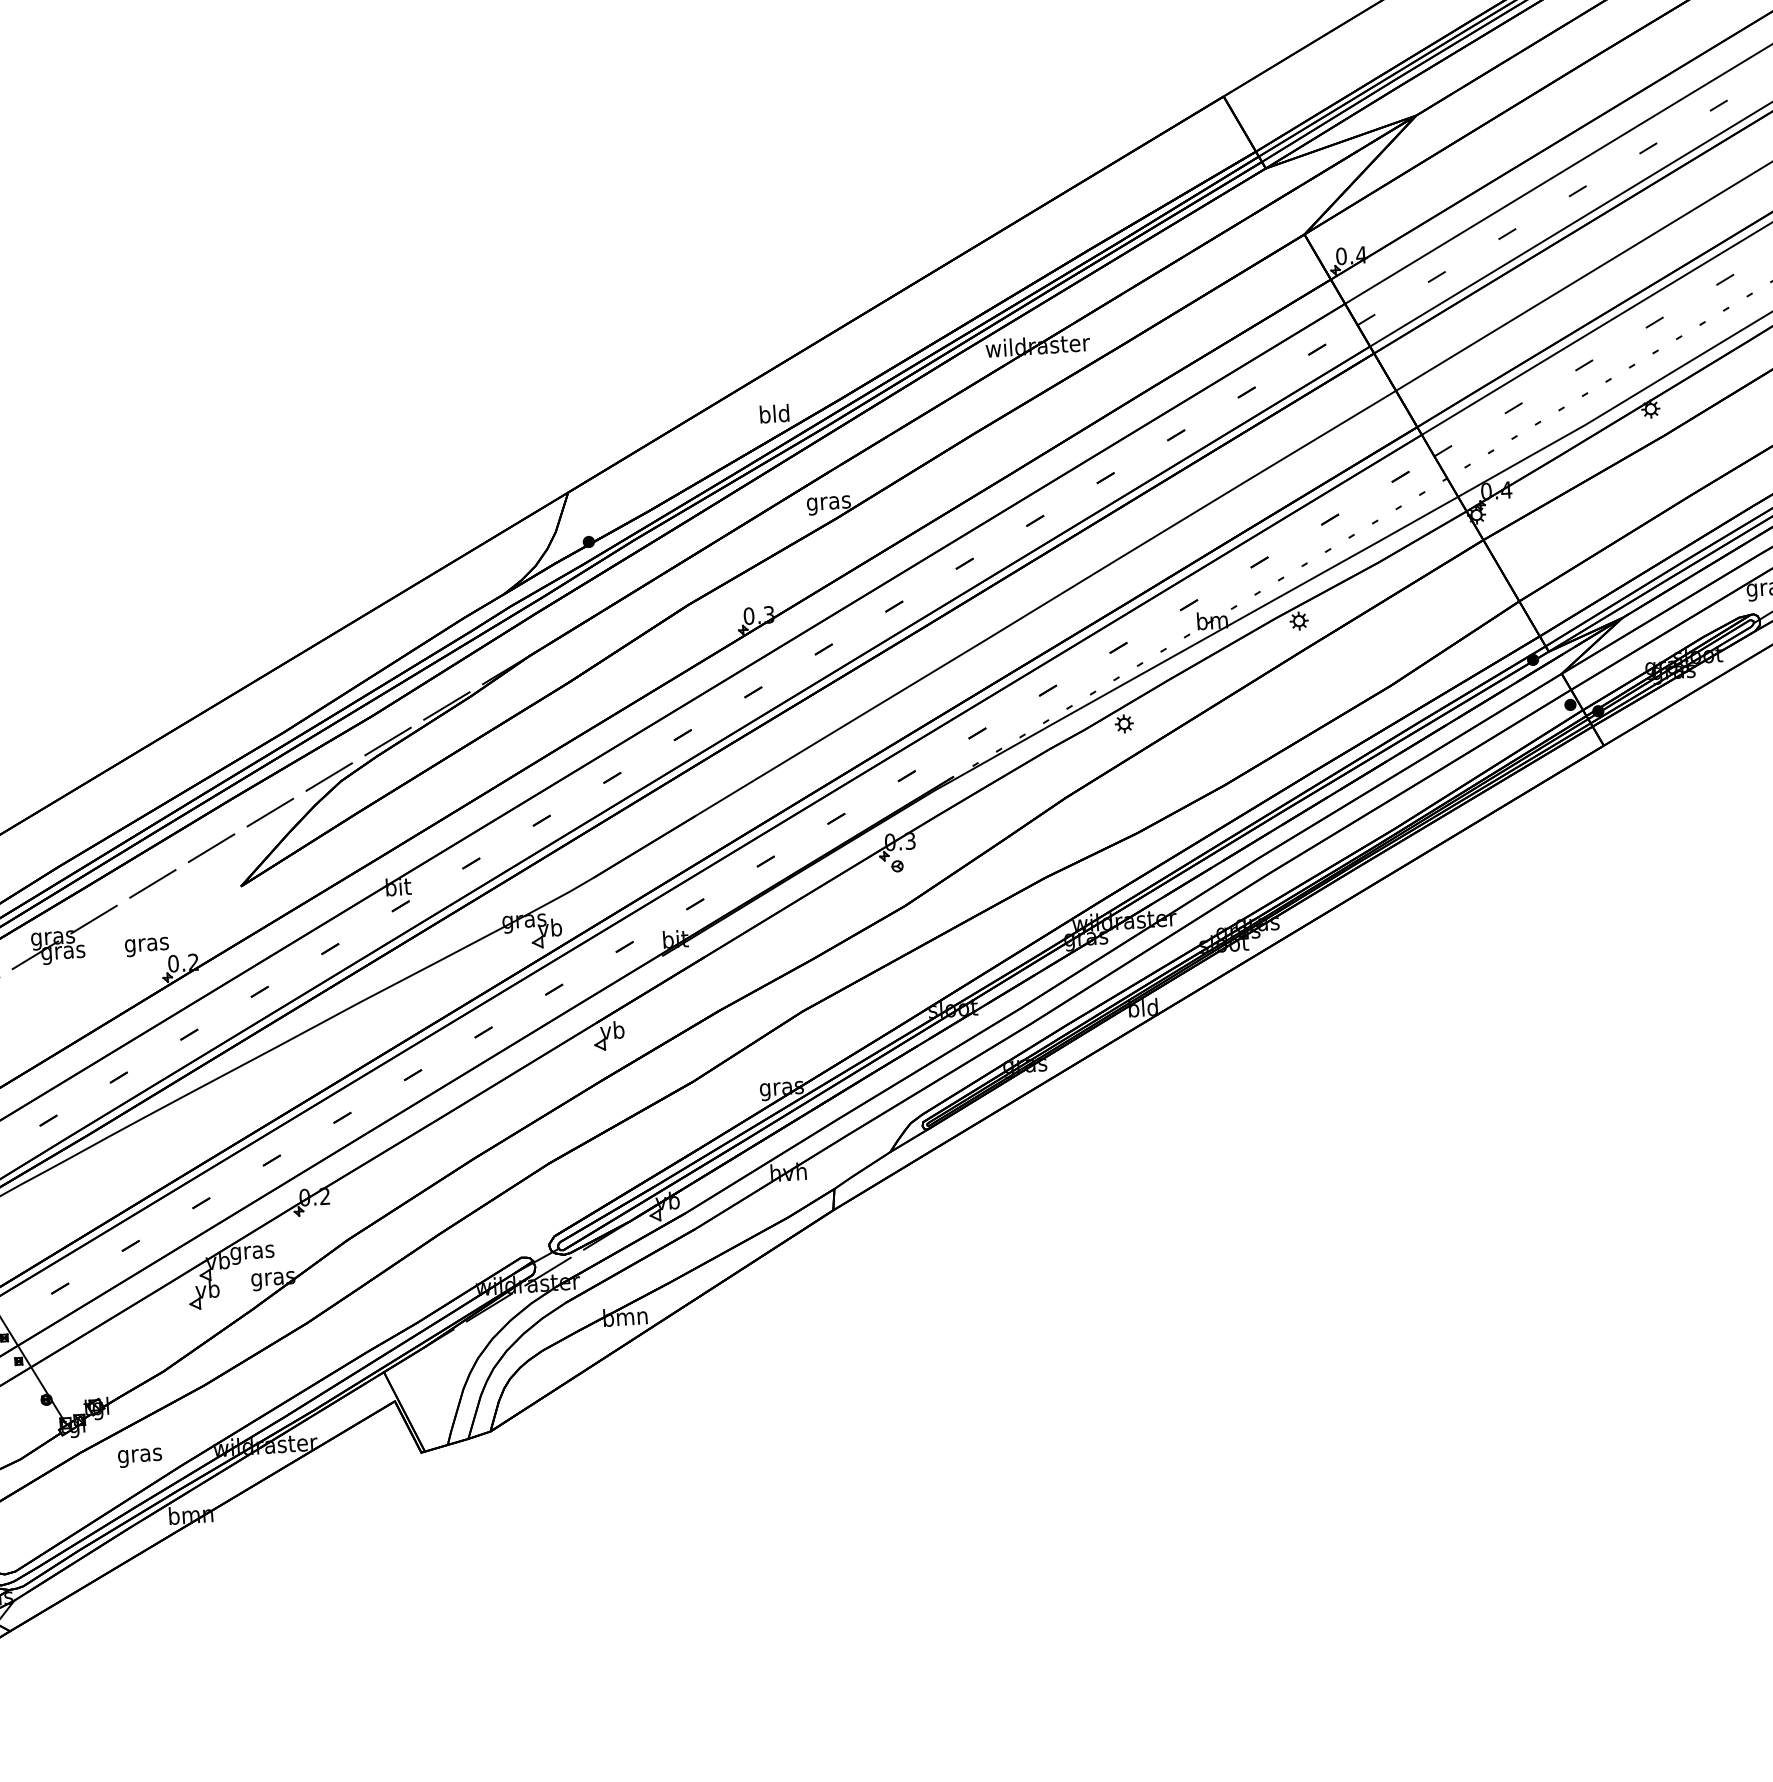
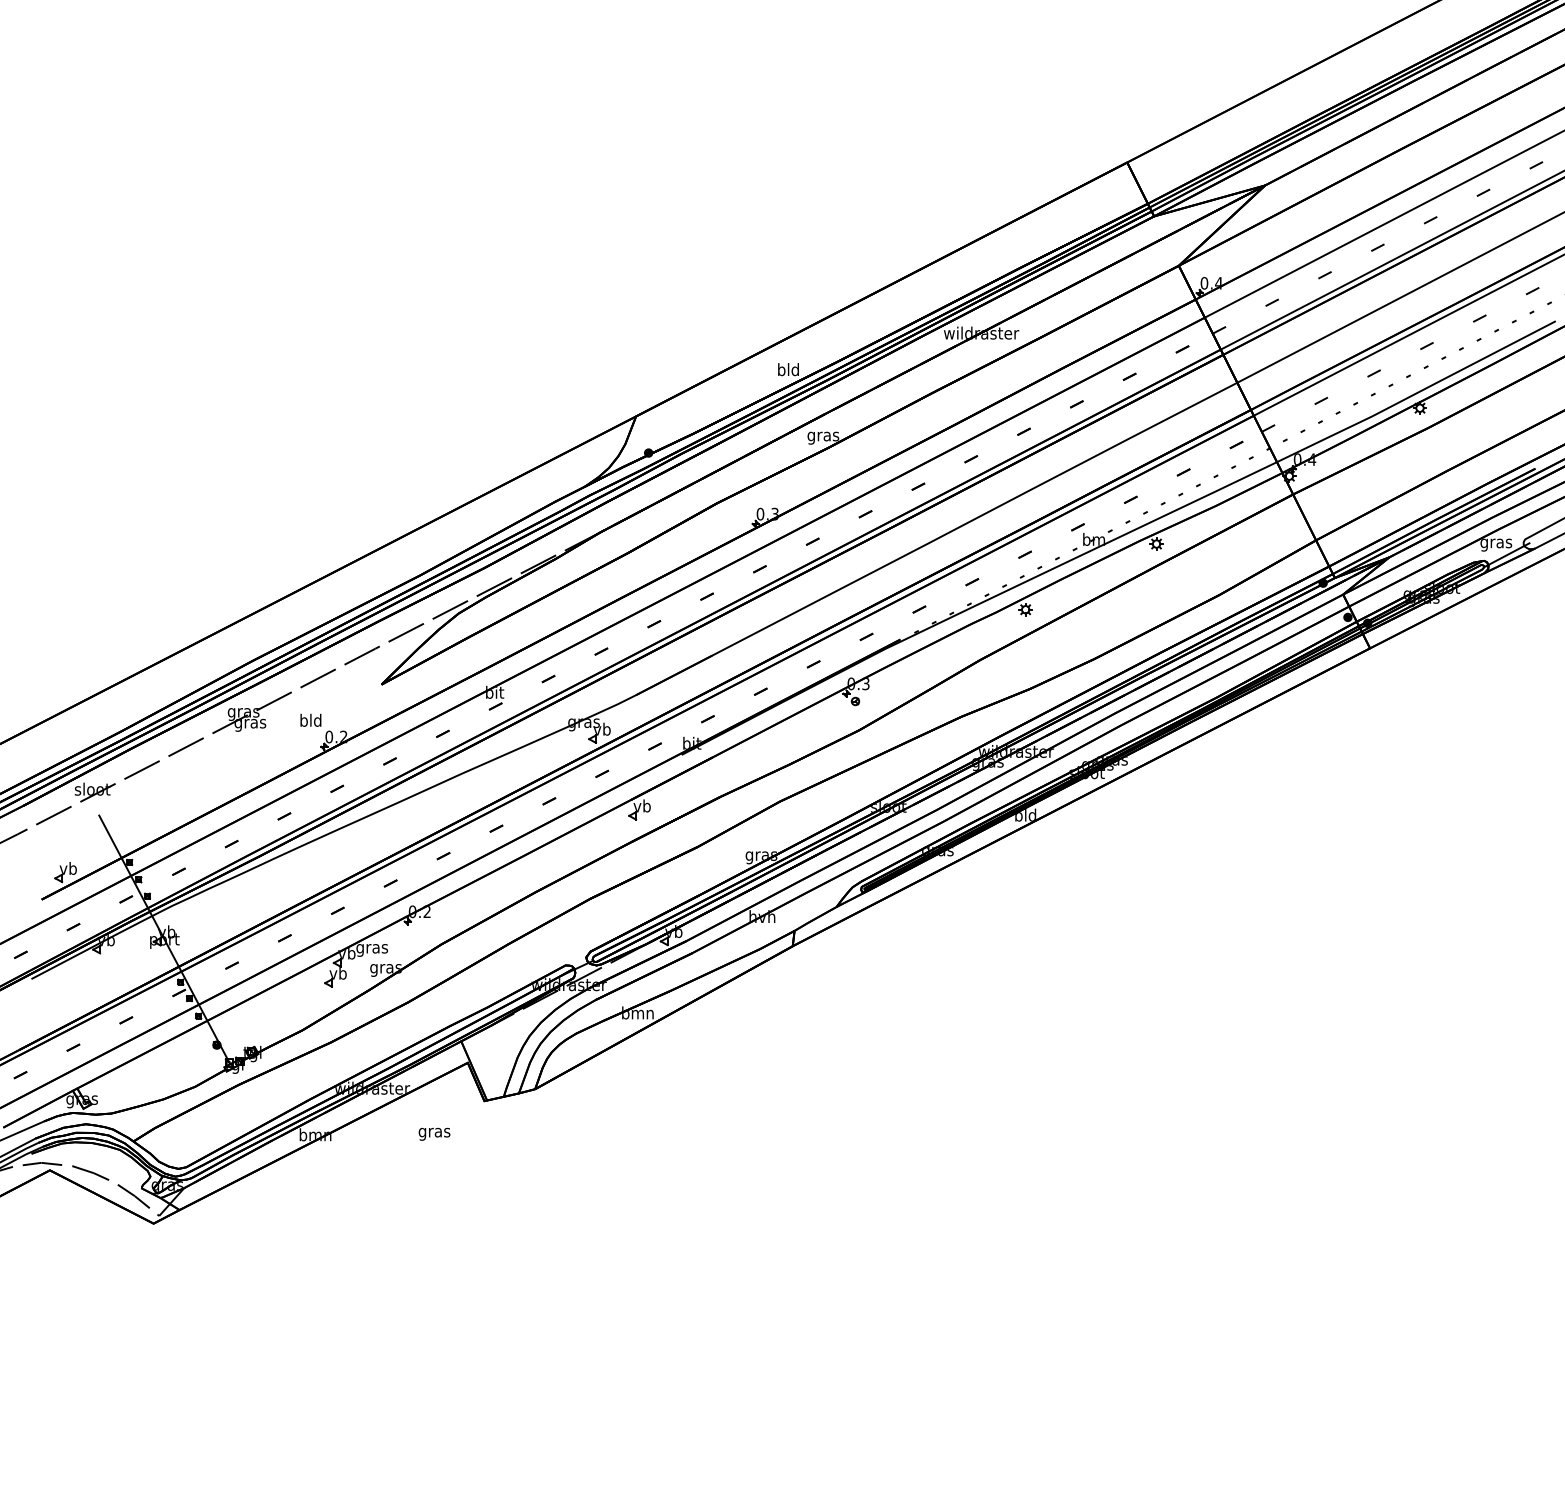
text: (146, 944) -> (310, 721), gras -> bld
text: (139, 1456) -> (434, 1133), moved

